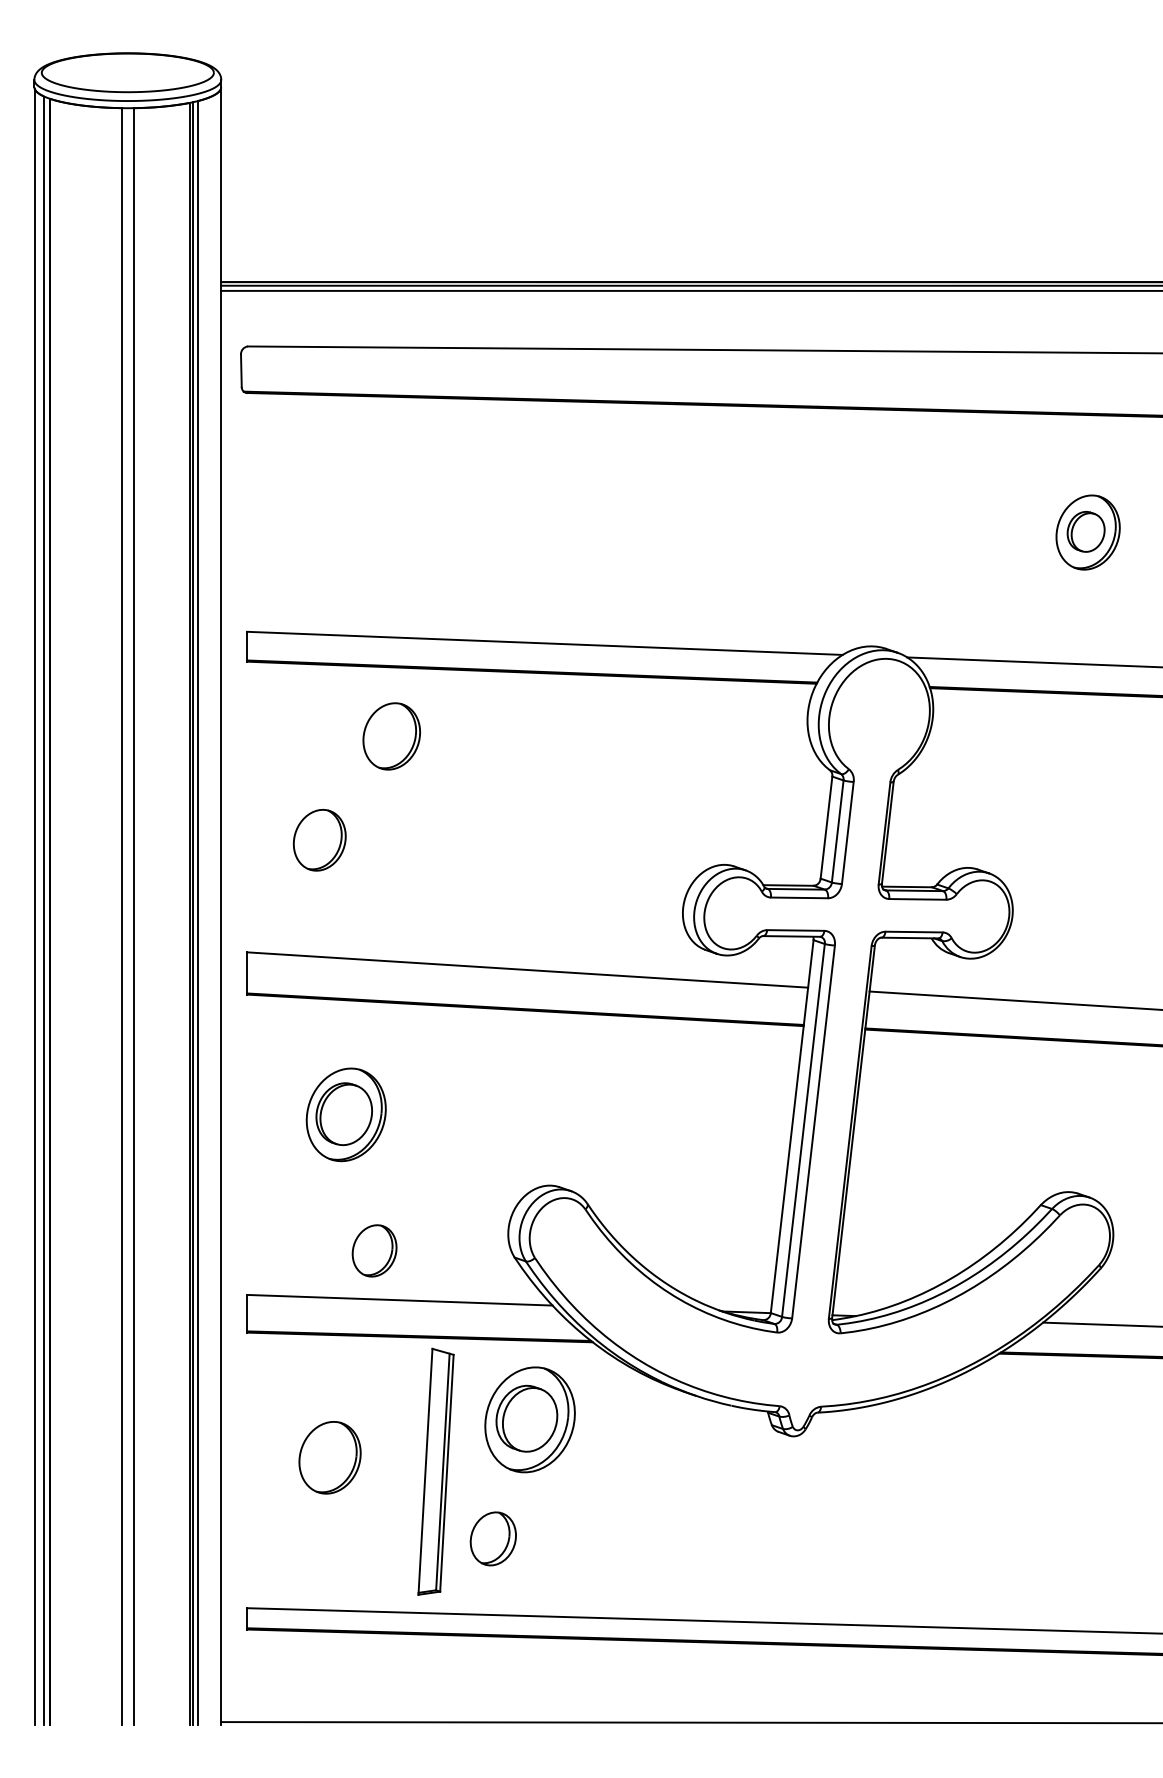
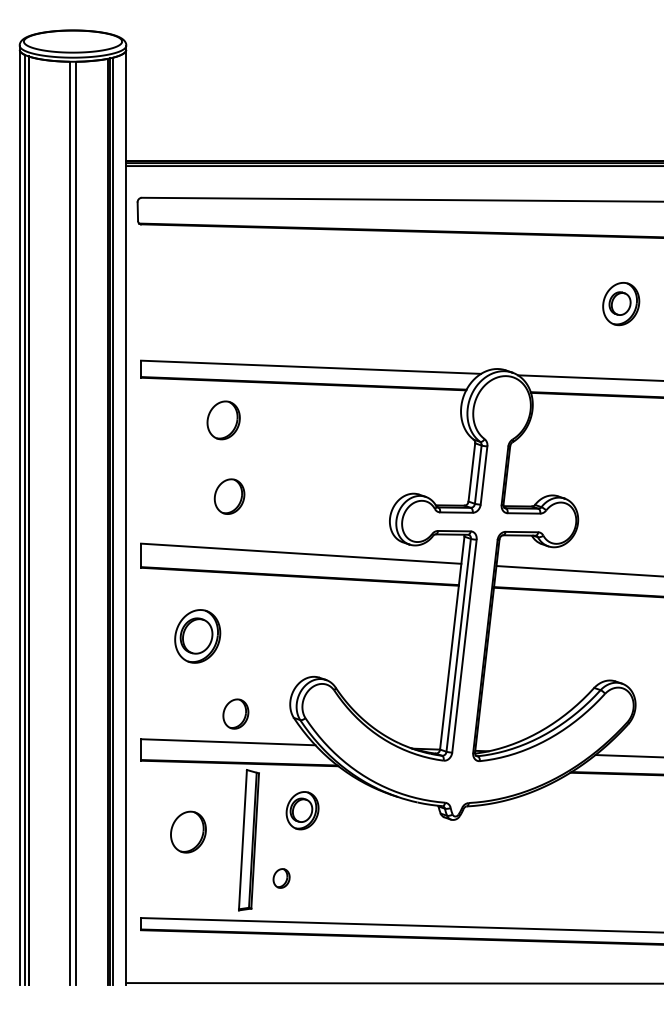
part: (319, 839) -> (229, 496), moved
part: (373, 1249) -> (235, 713), moved
part: (529, 1419) -> (302, 810), size x0.62
part: (493, 1538) -> (281, 878), size x0.62

